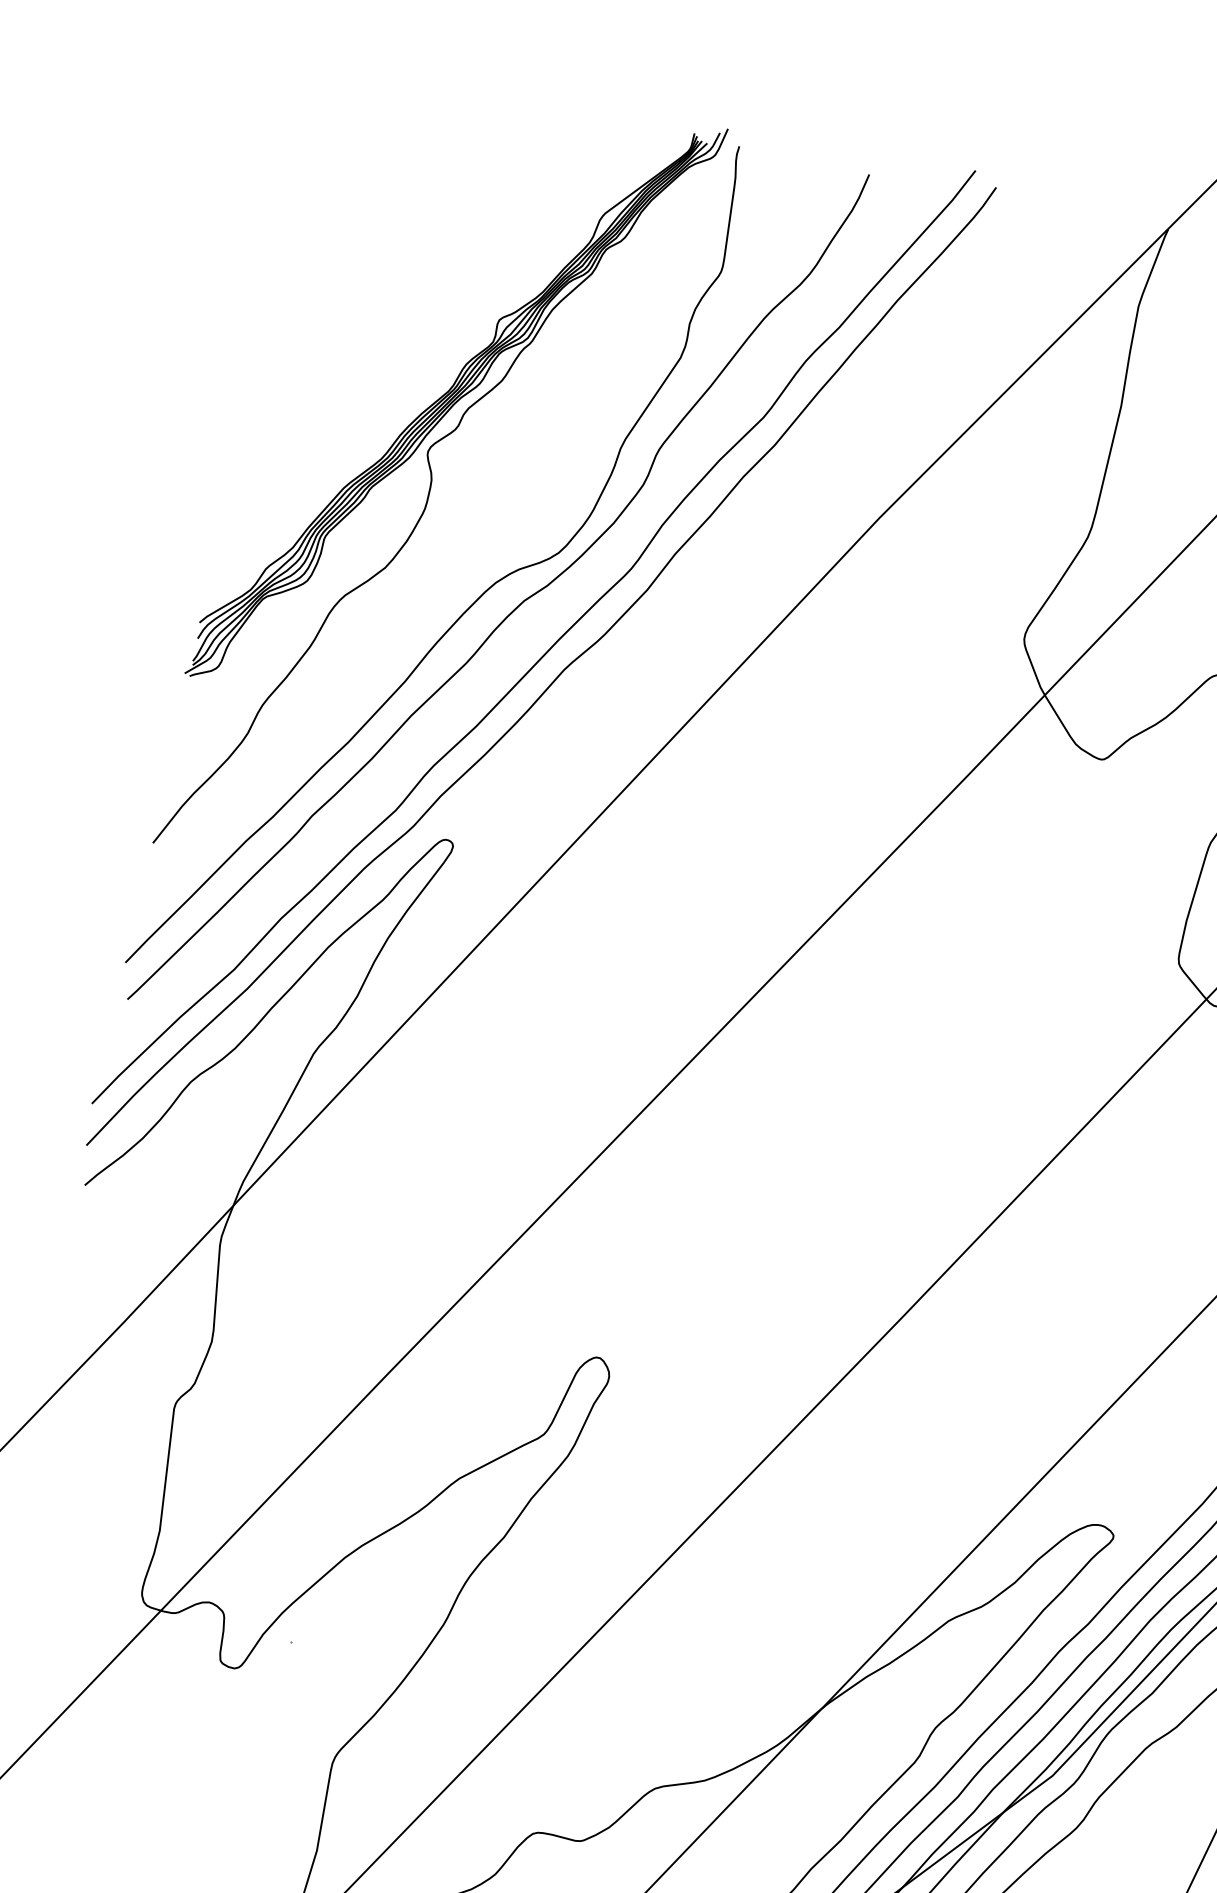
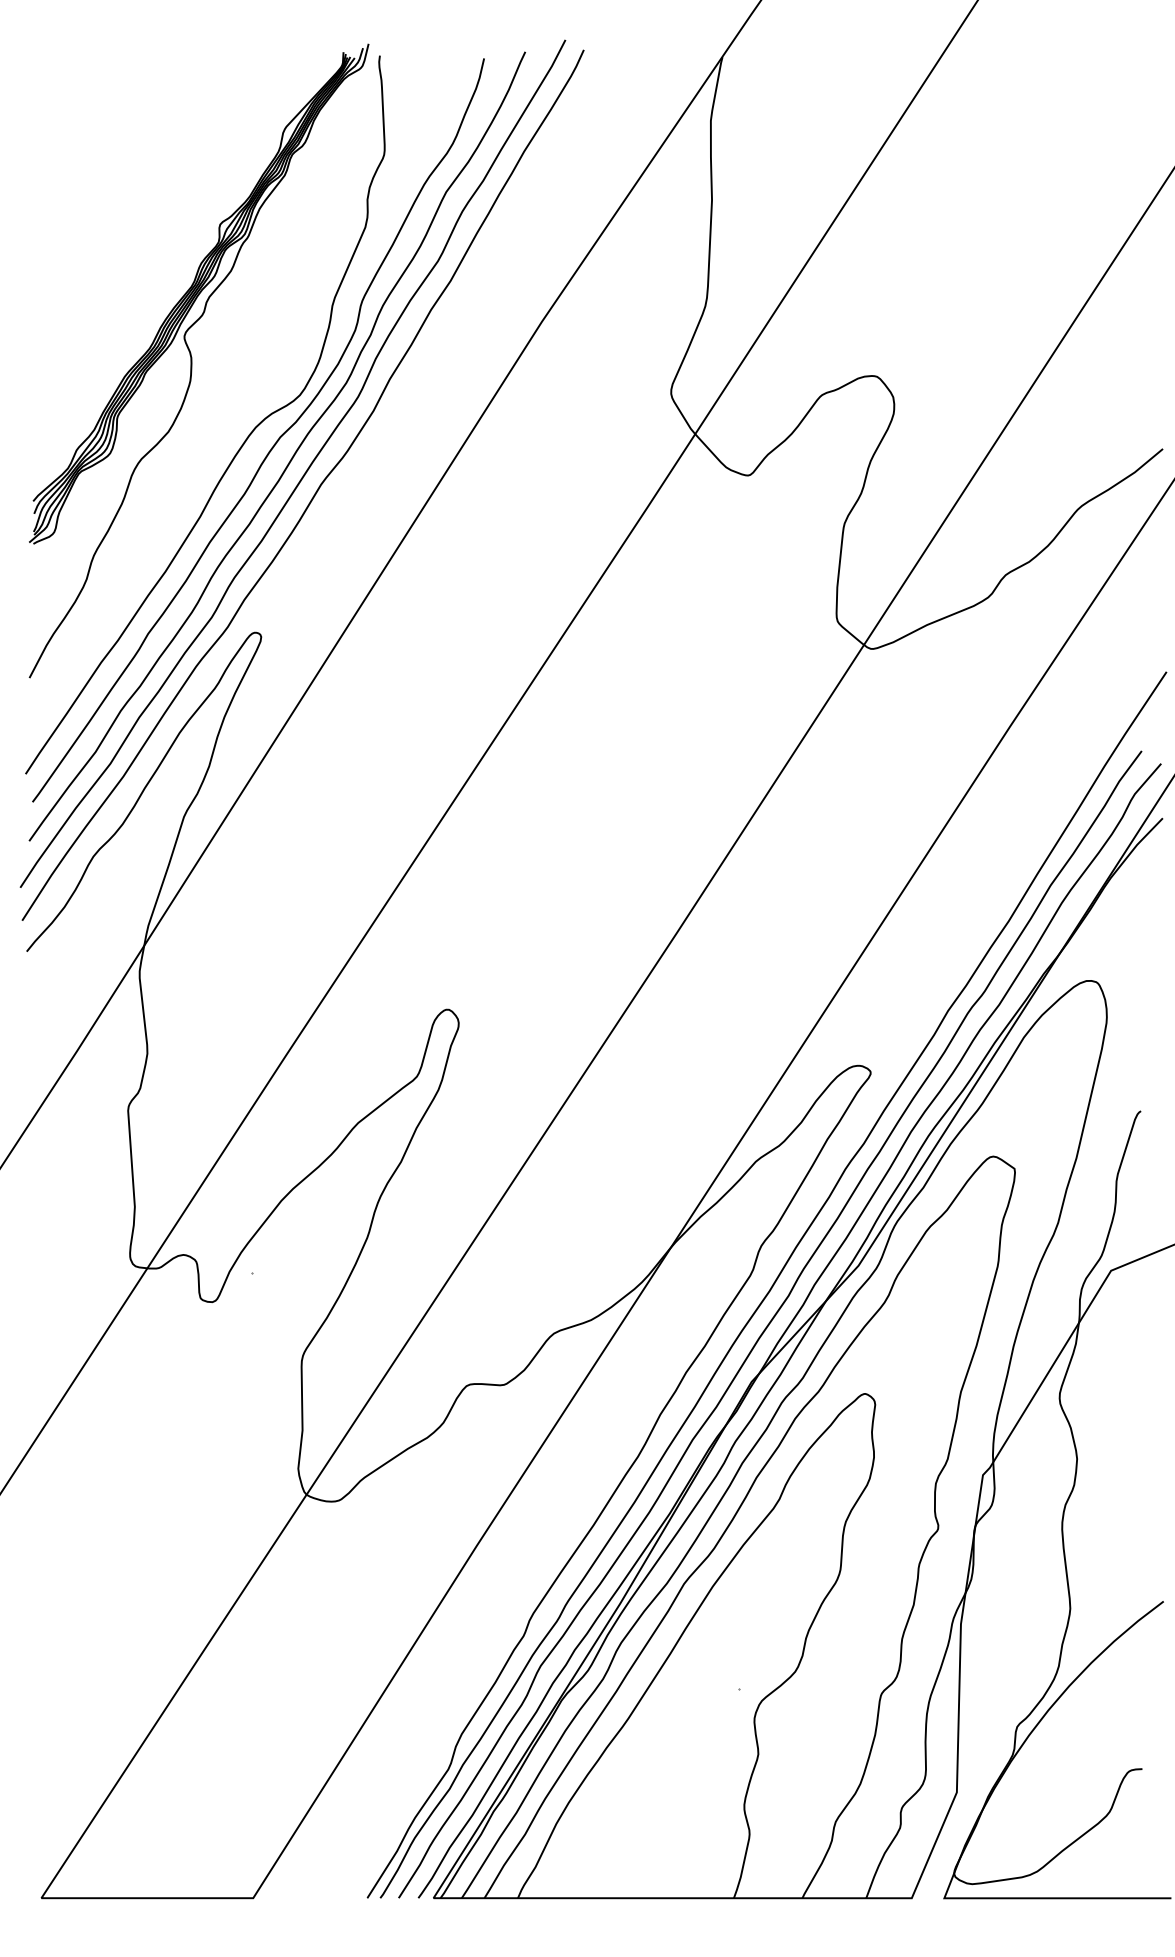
curve: (535, 626) -> (292, 455), added

